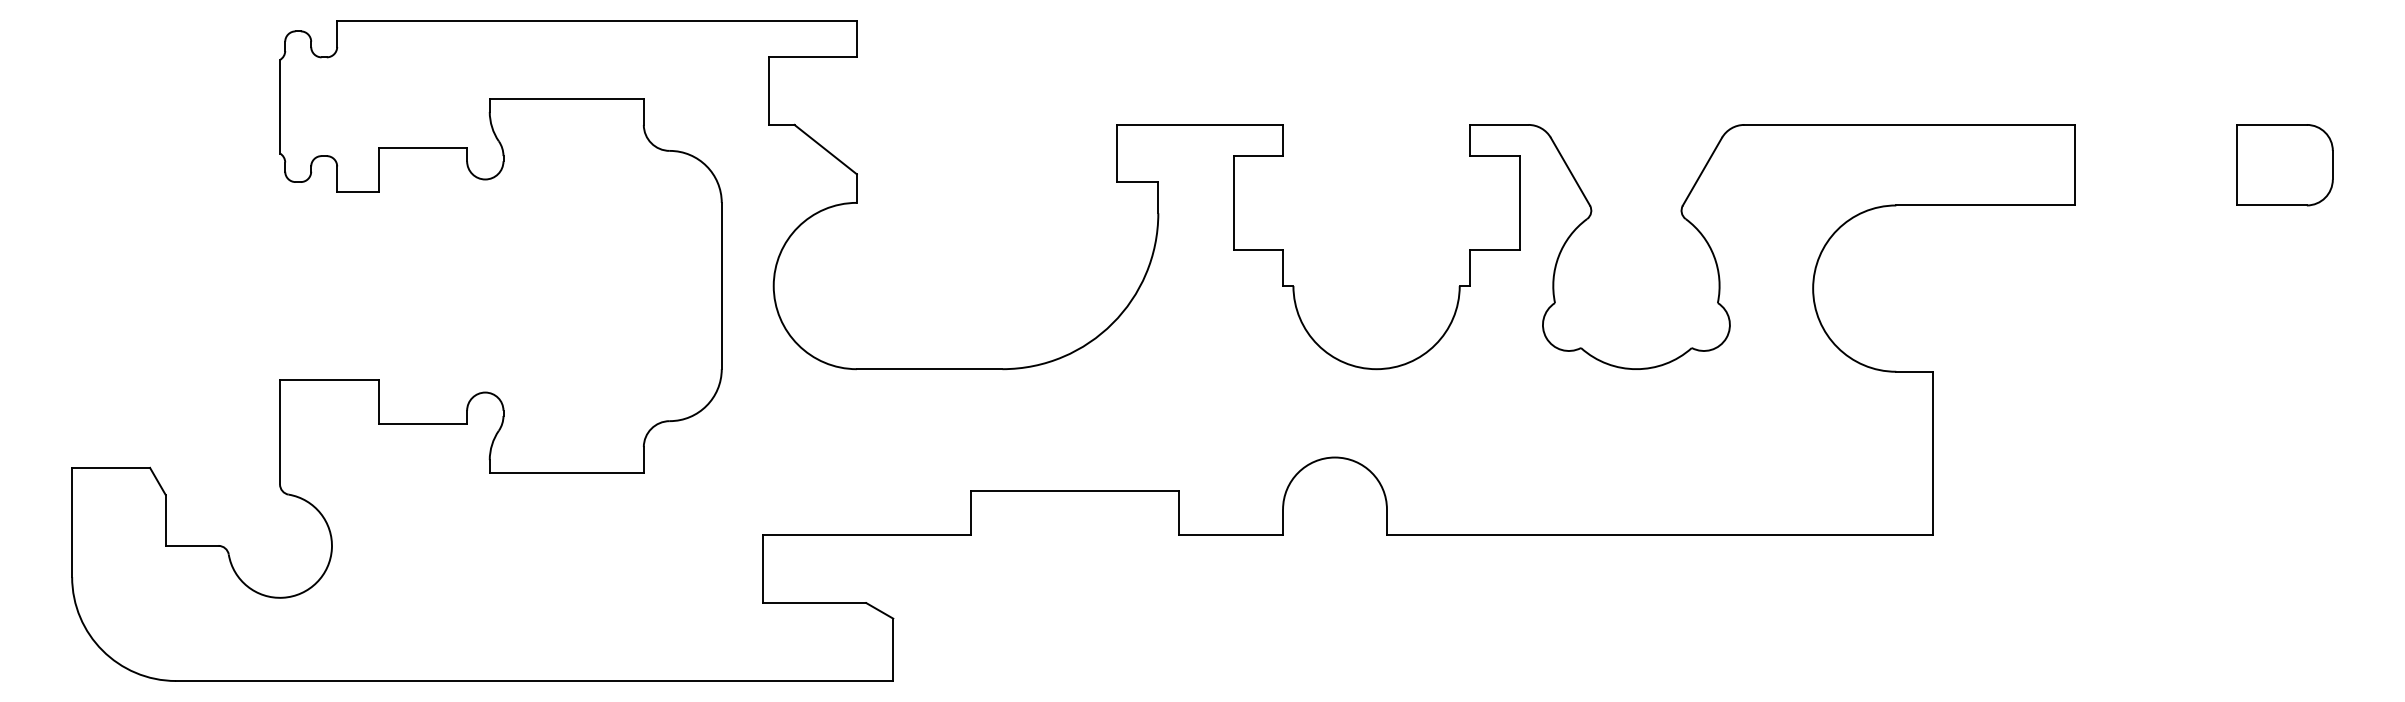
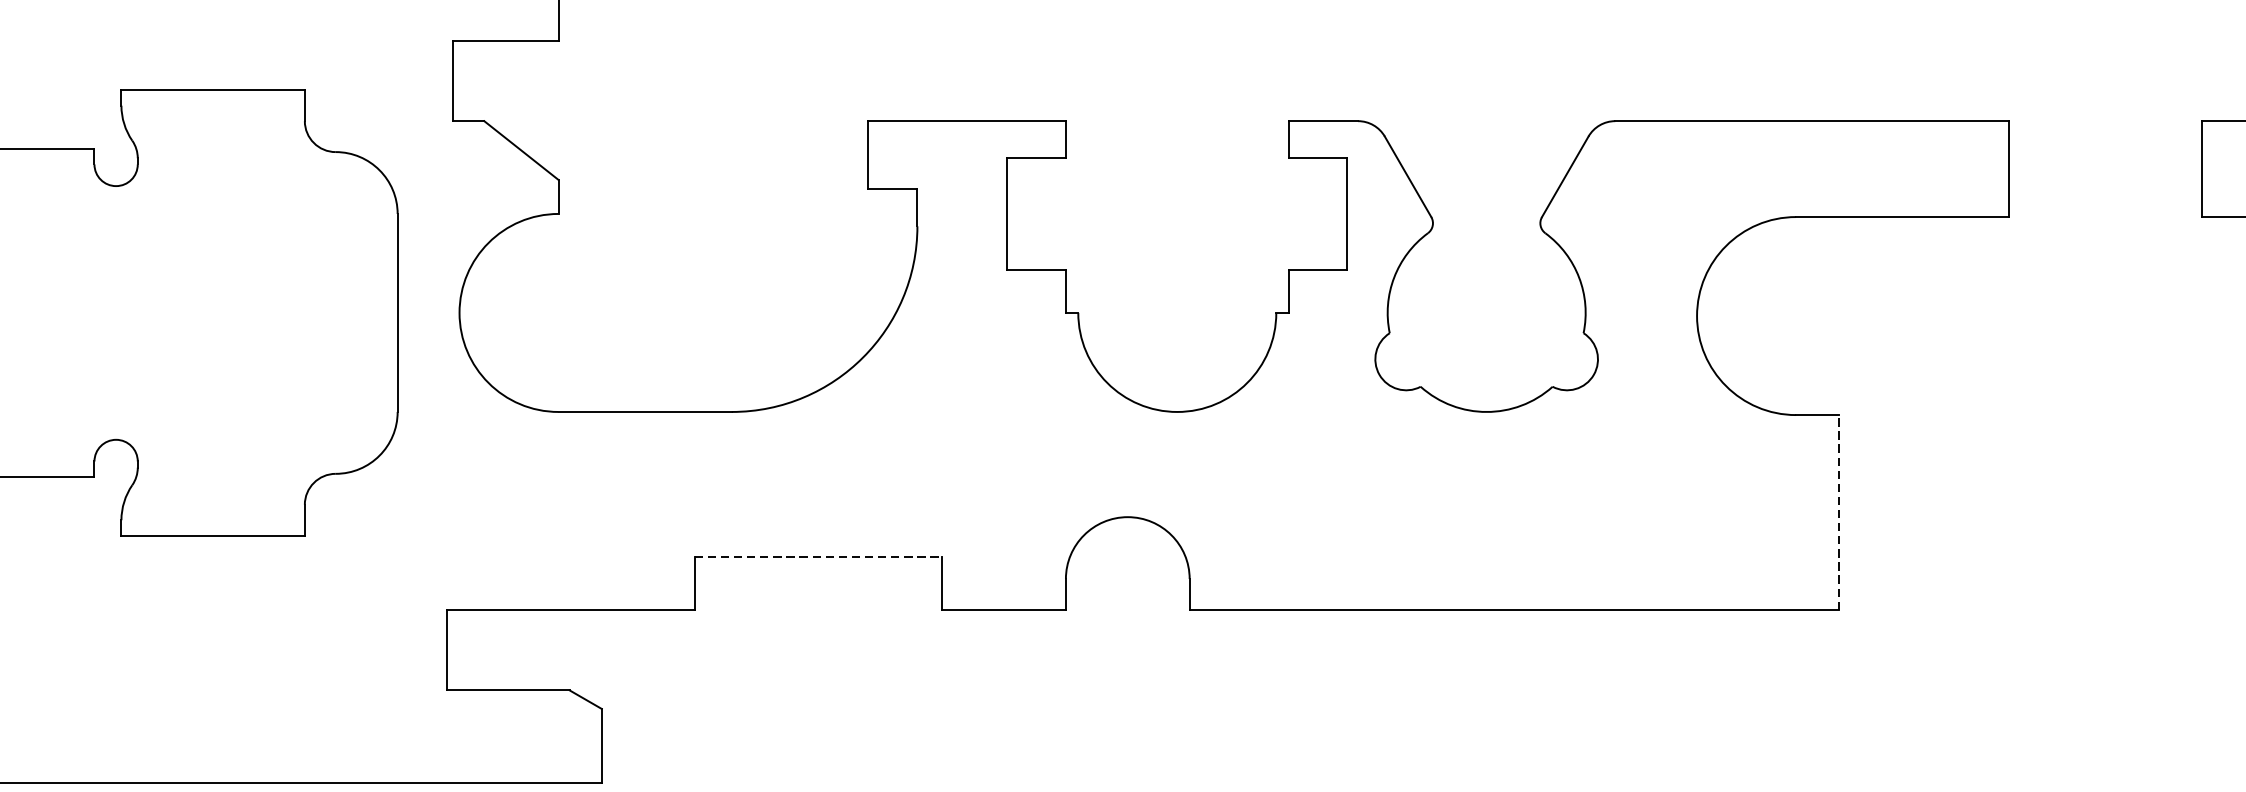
line: (1932, 453) -> (1839, 512), solid -> dashed
line: (1075, 491) -> (818, 557), solid -> dashed

